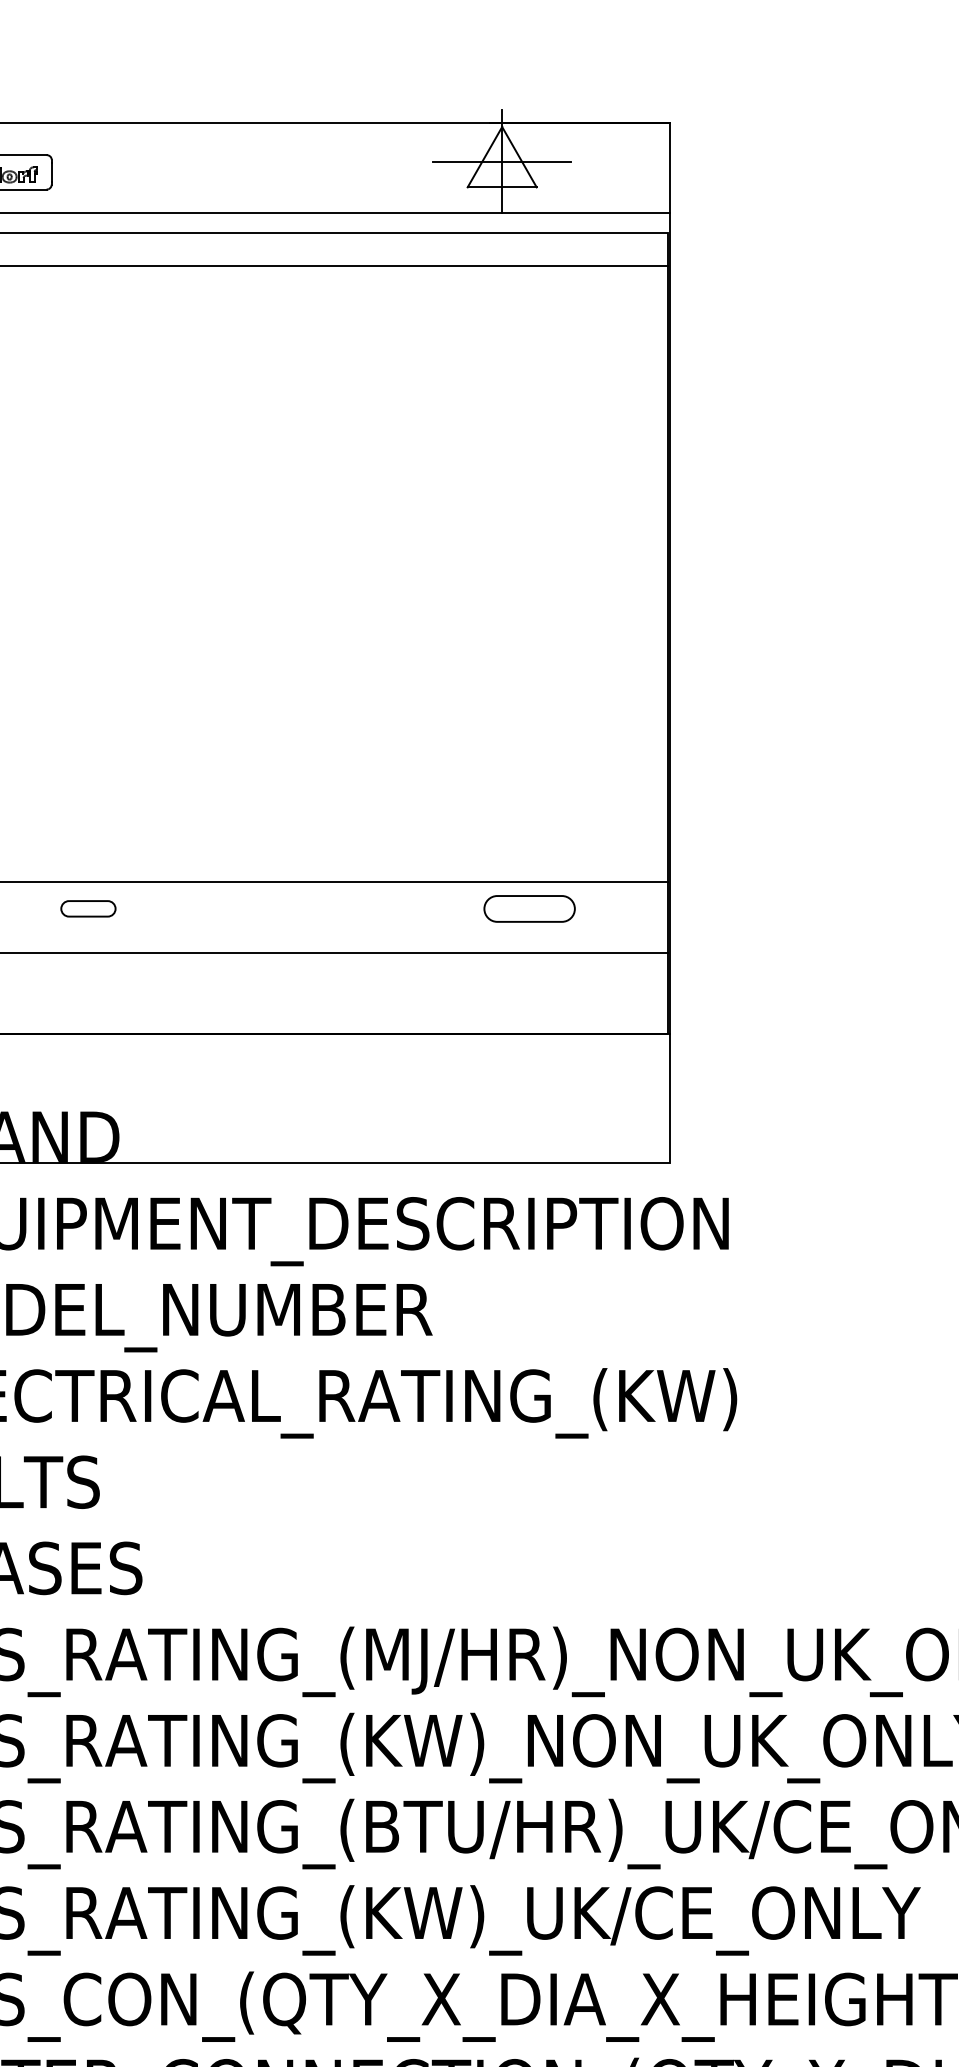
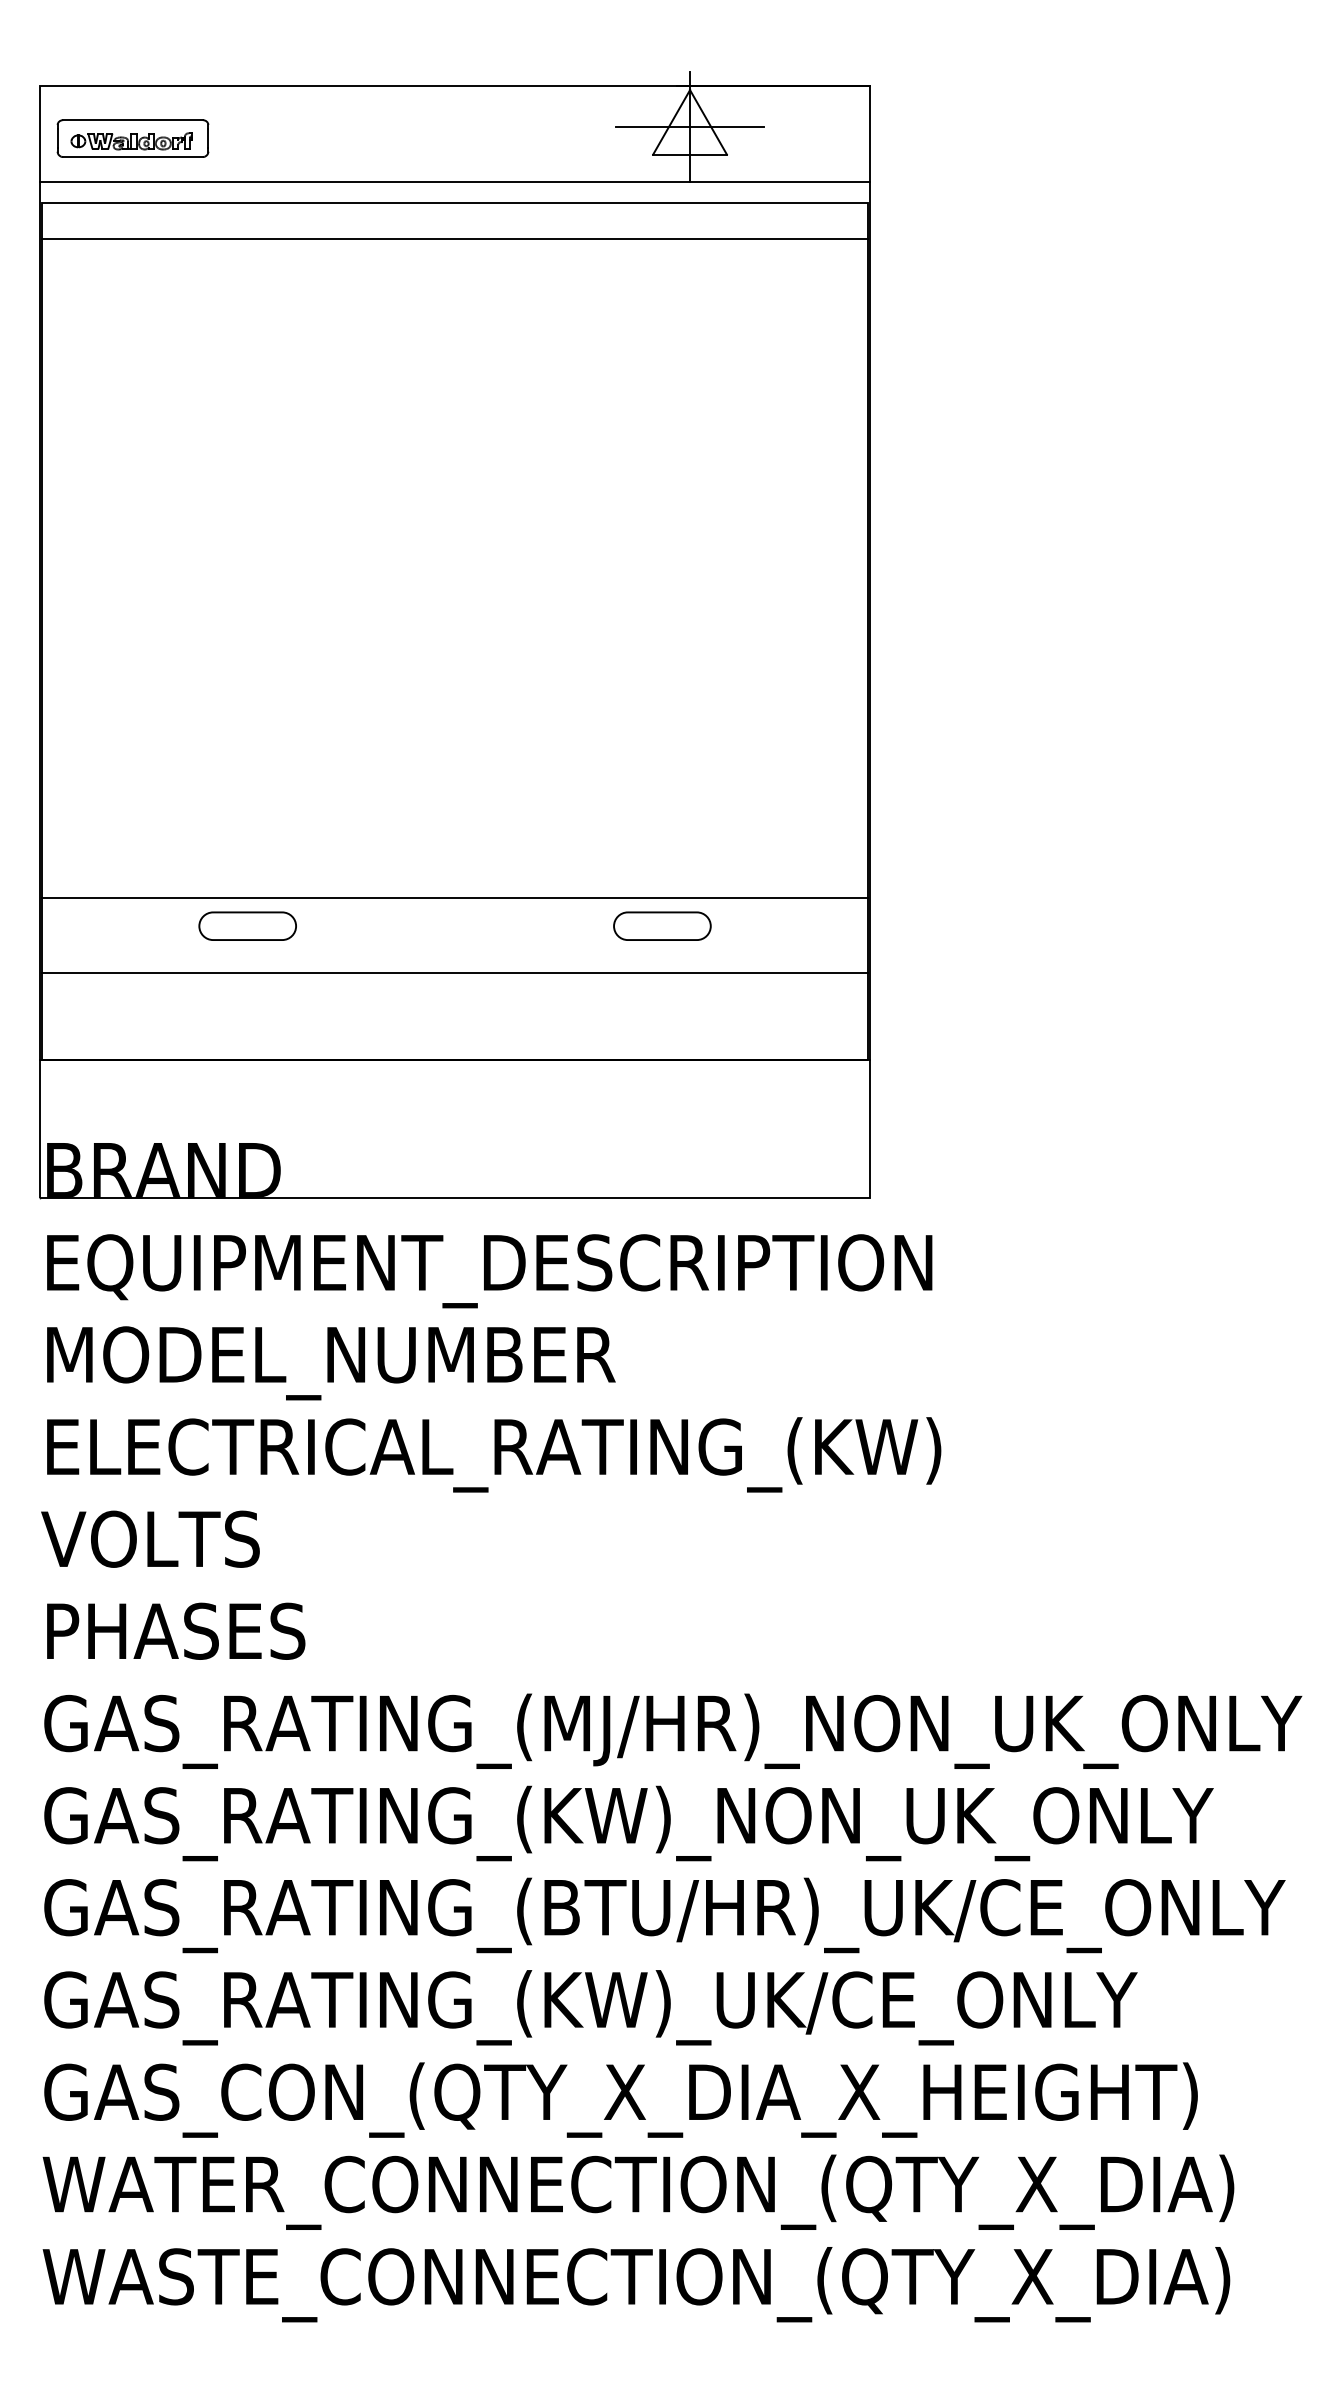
part: (88, 908) -> (247, 925), size x1.67
part: (529, 908) -> (662, 925), moved

